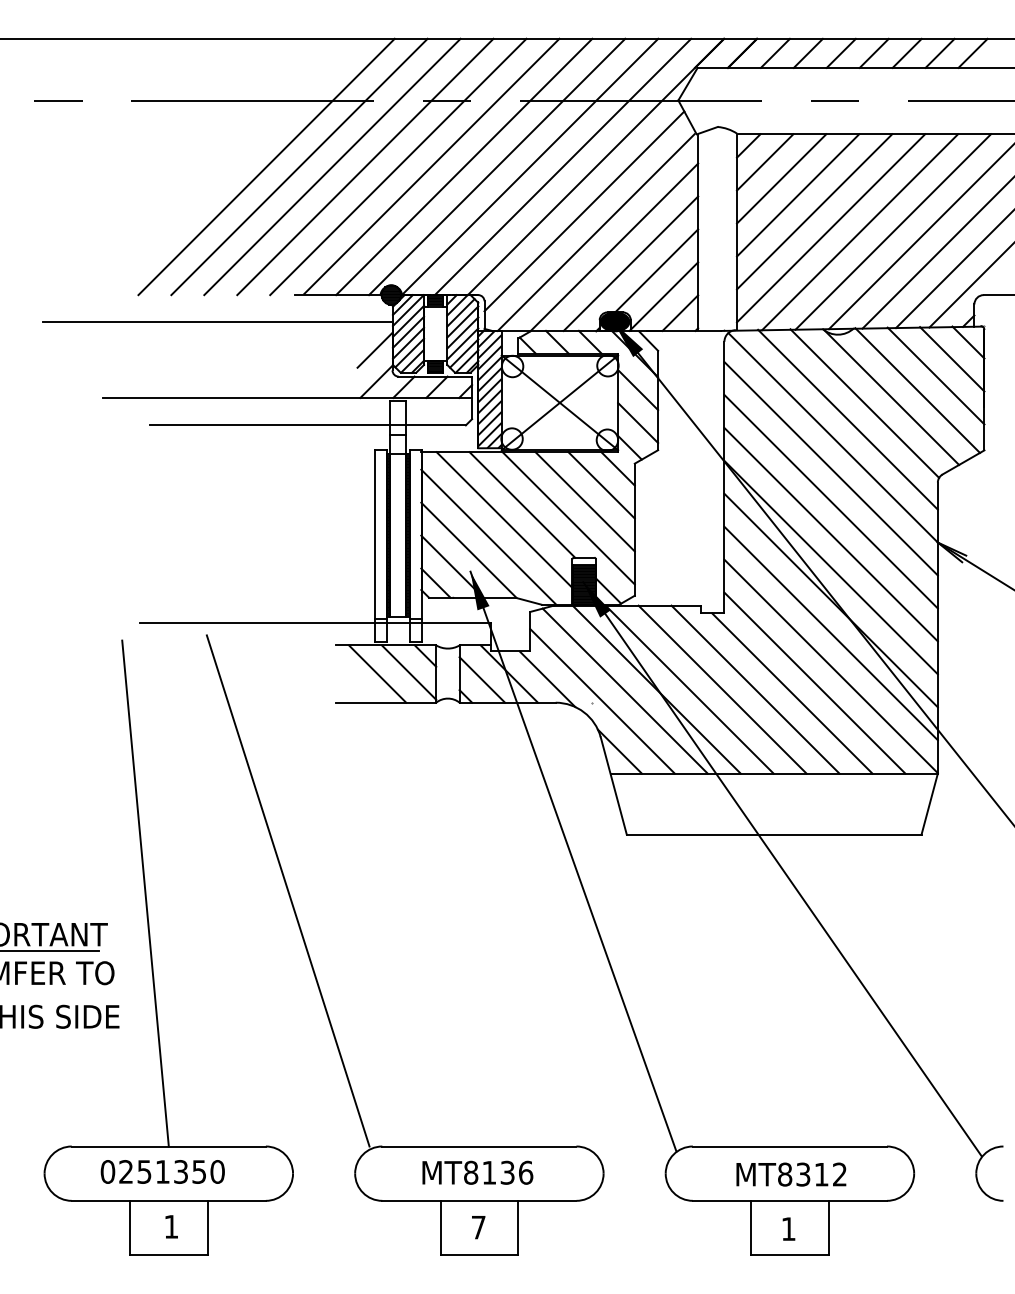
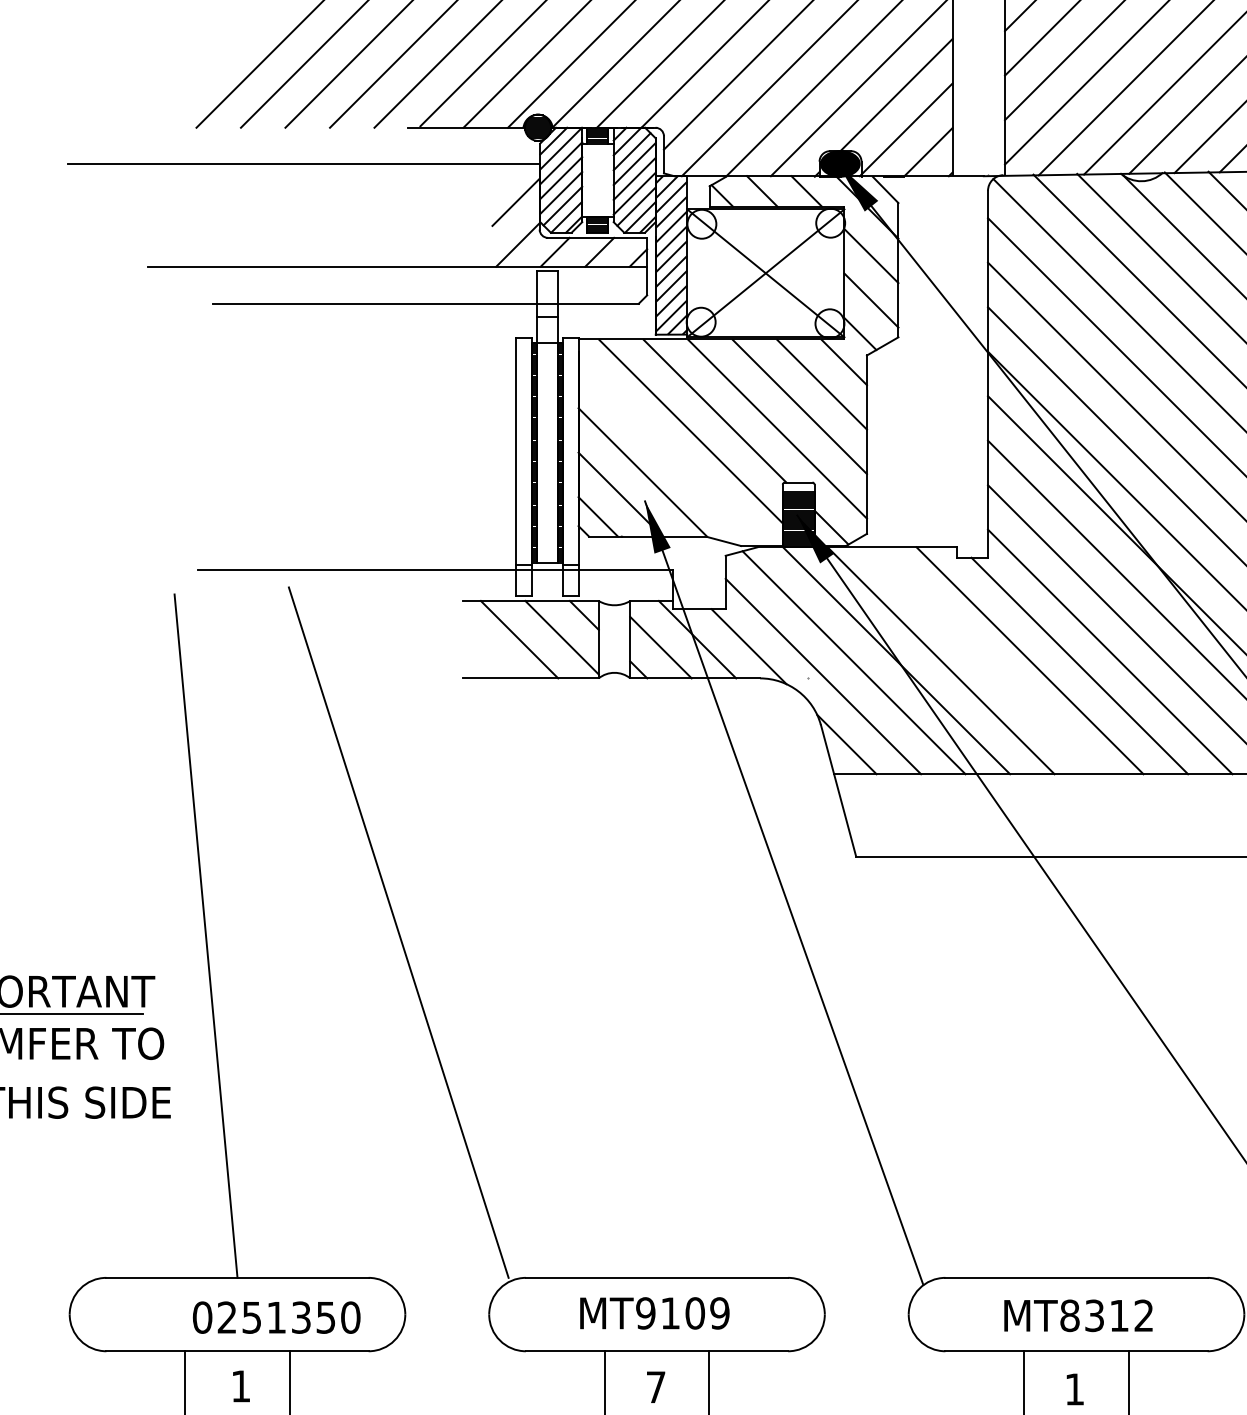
line: (488, 536) -> (669, 453), removed
line: (722, 689) -> (985, 660), removed
text: (162, 1171) -> (276, 1317), moved
text: (498, 1172) -> (682, 1312), MT8136 -> MT9109

